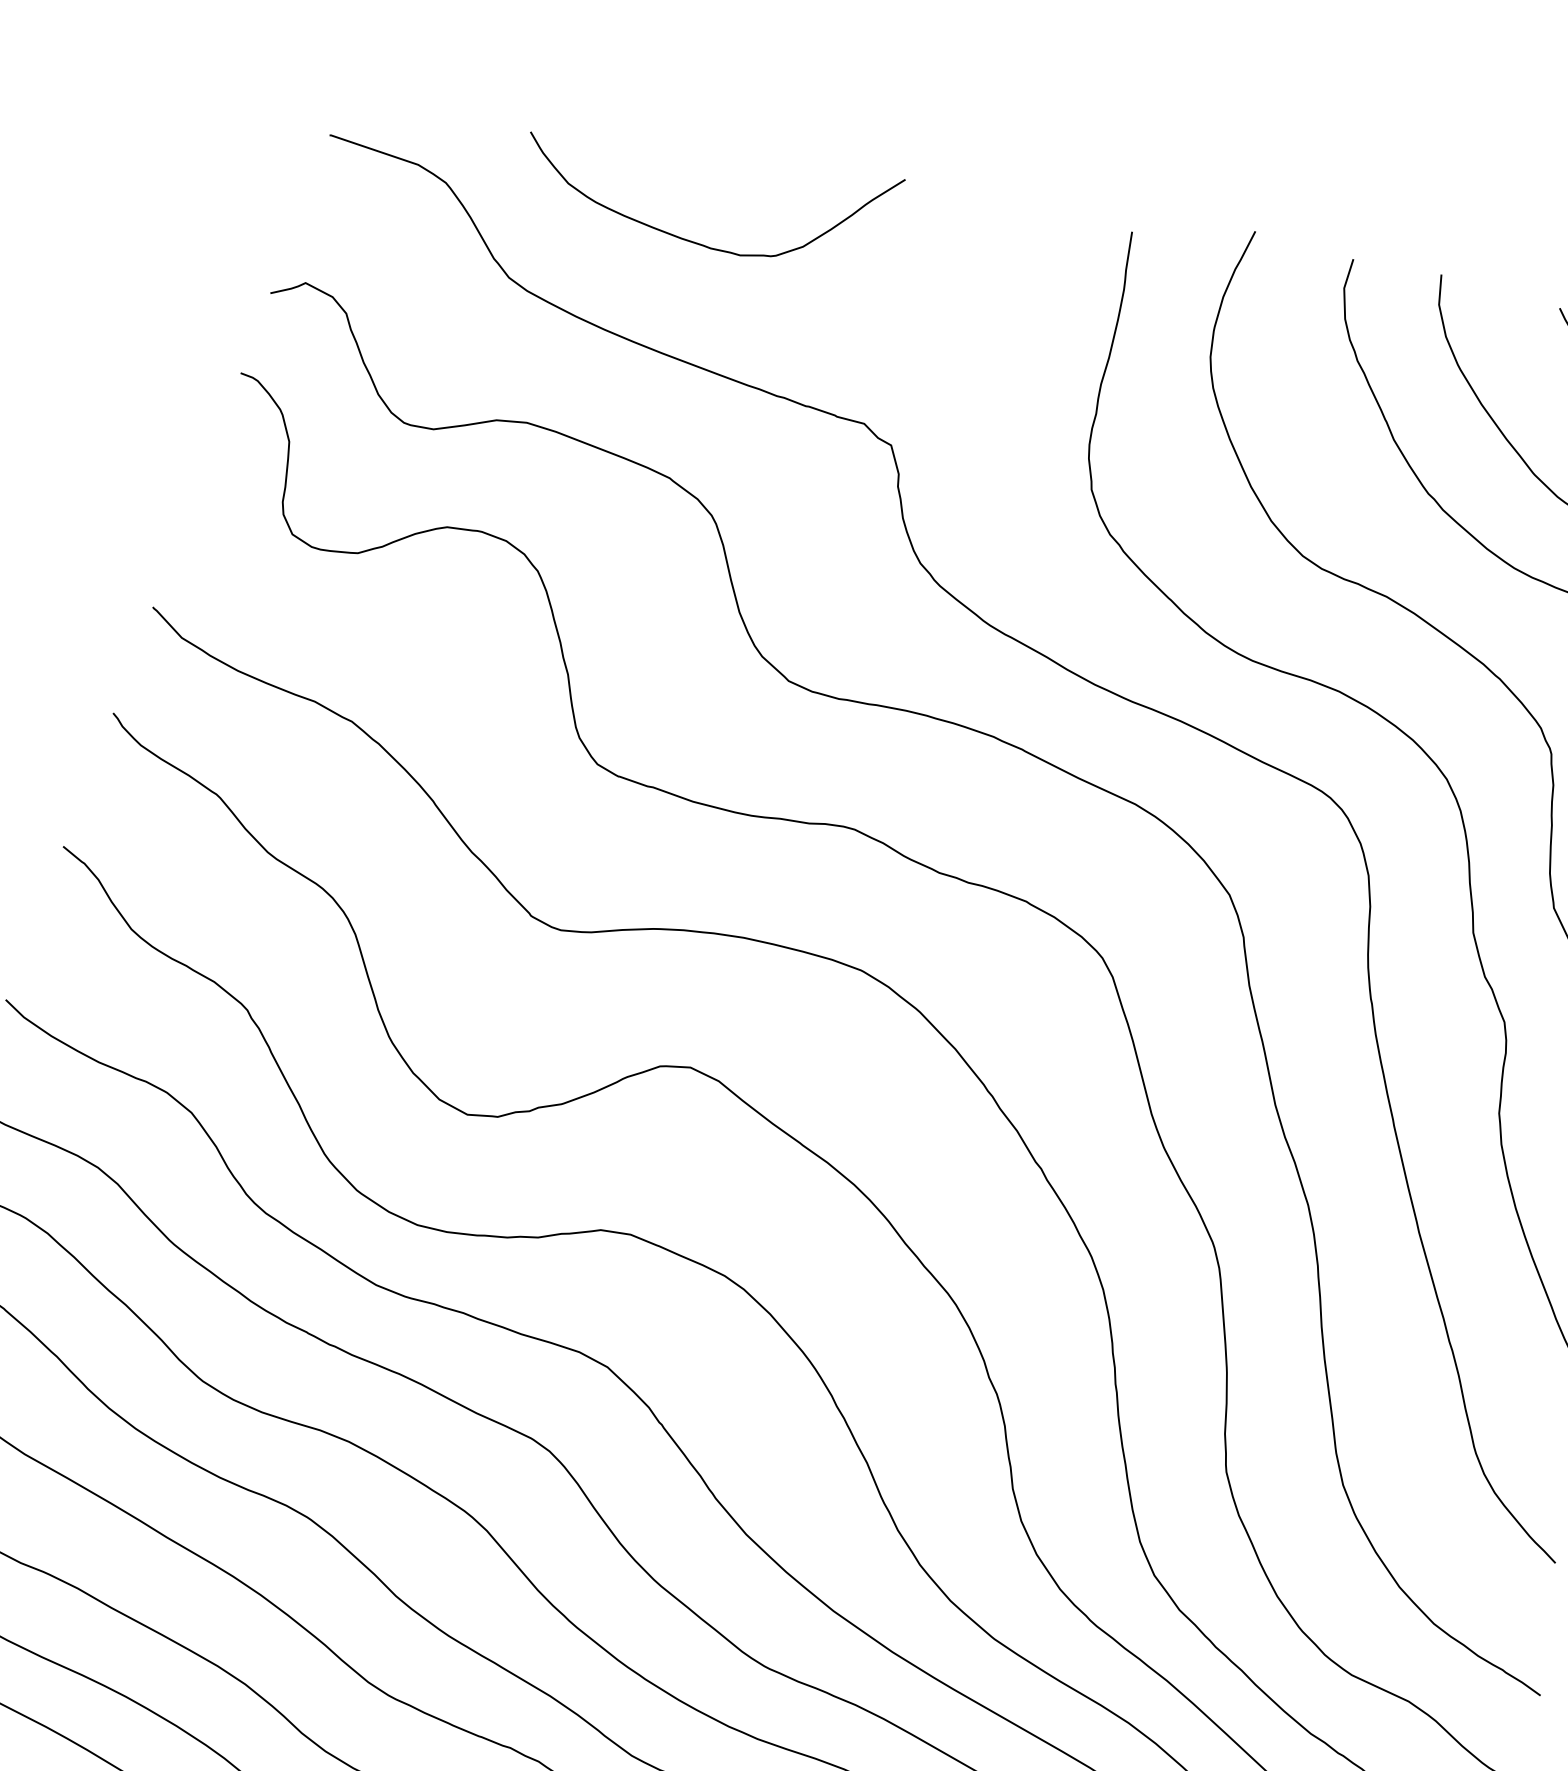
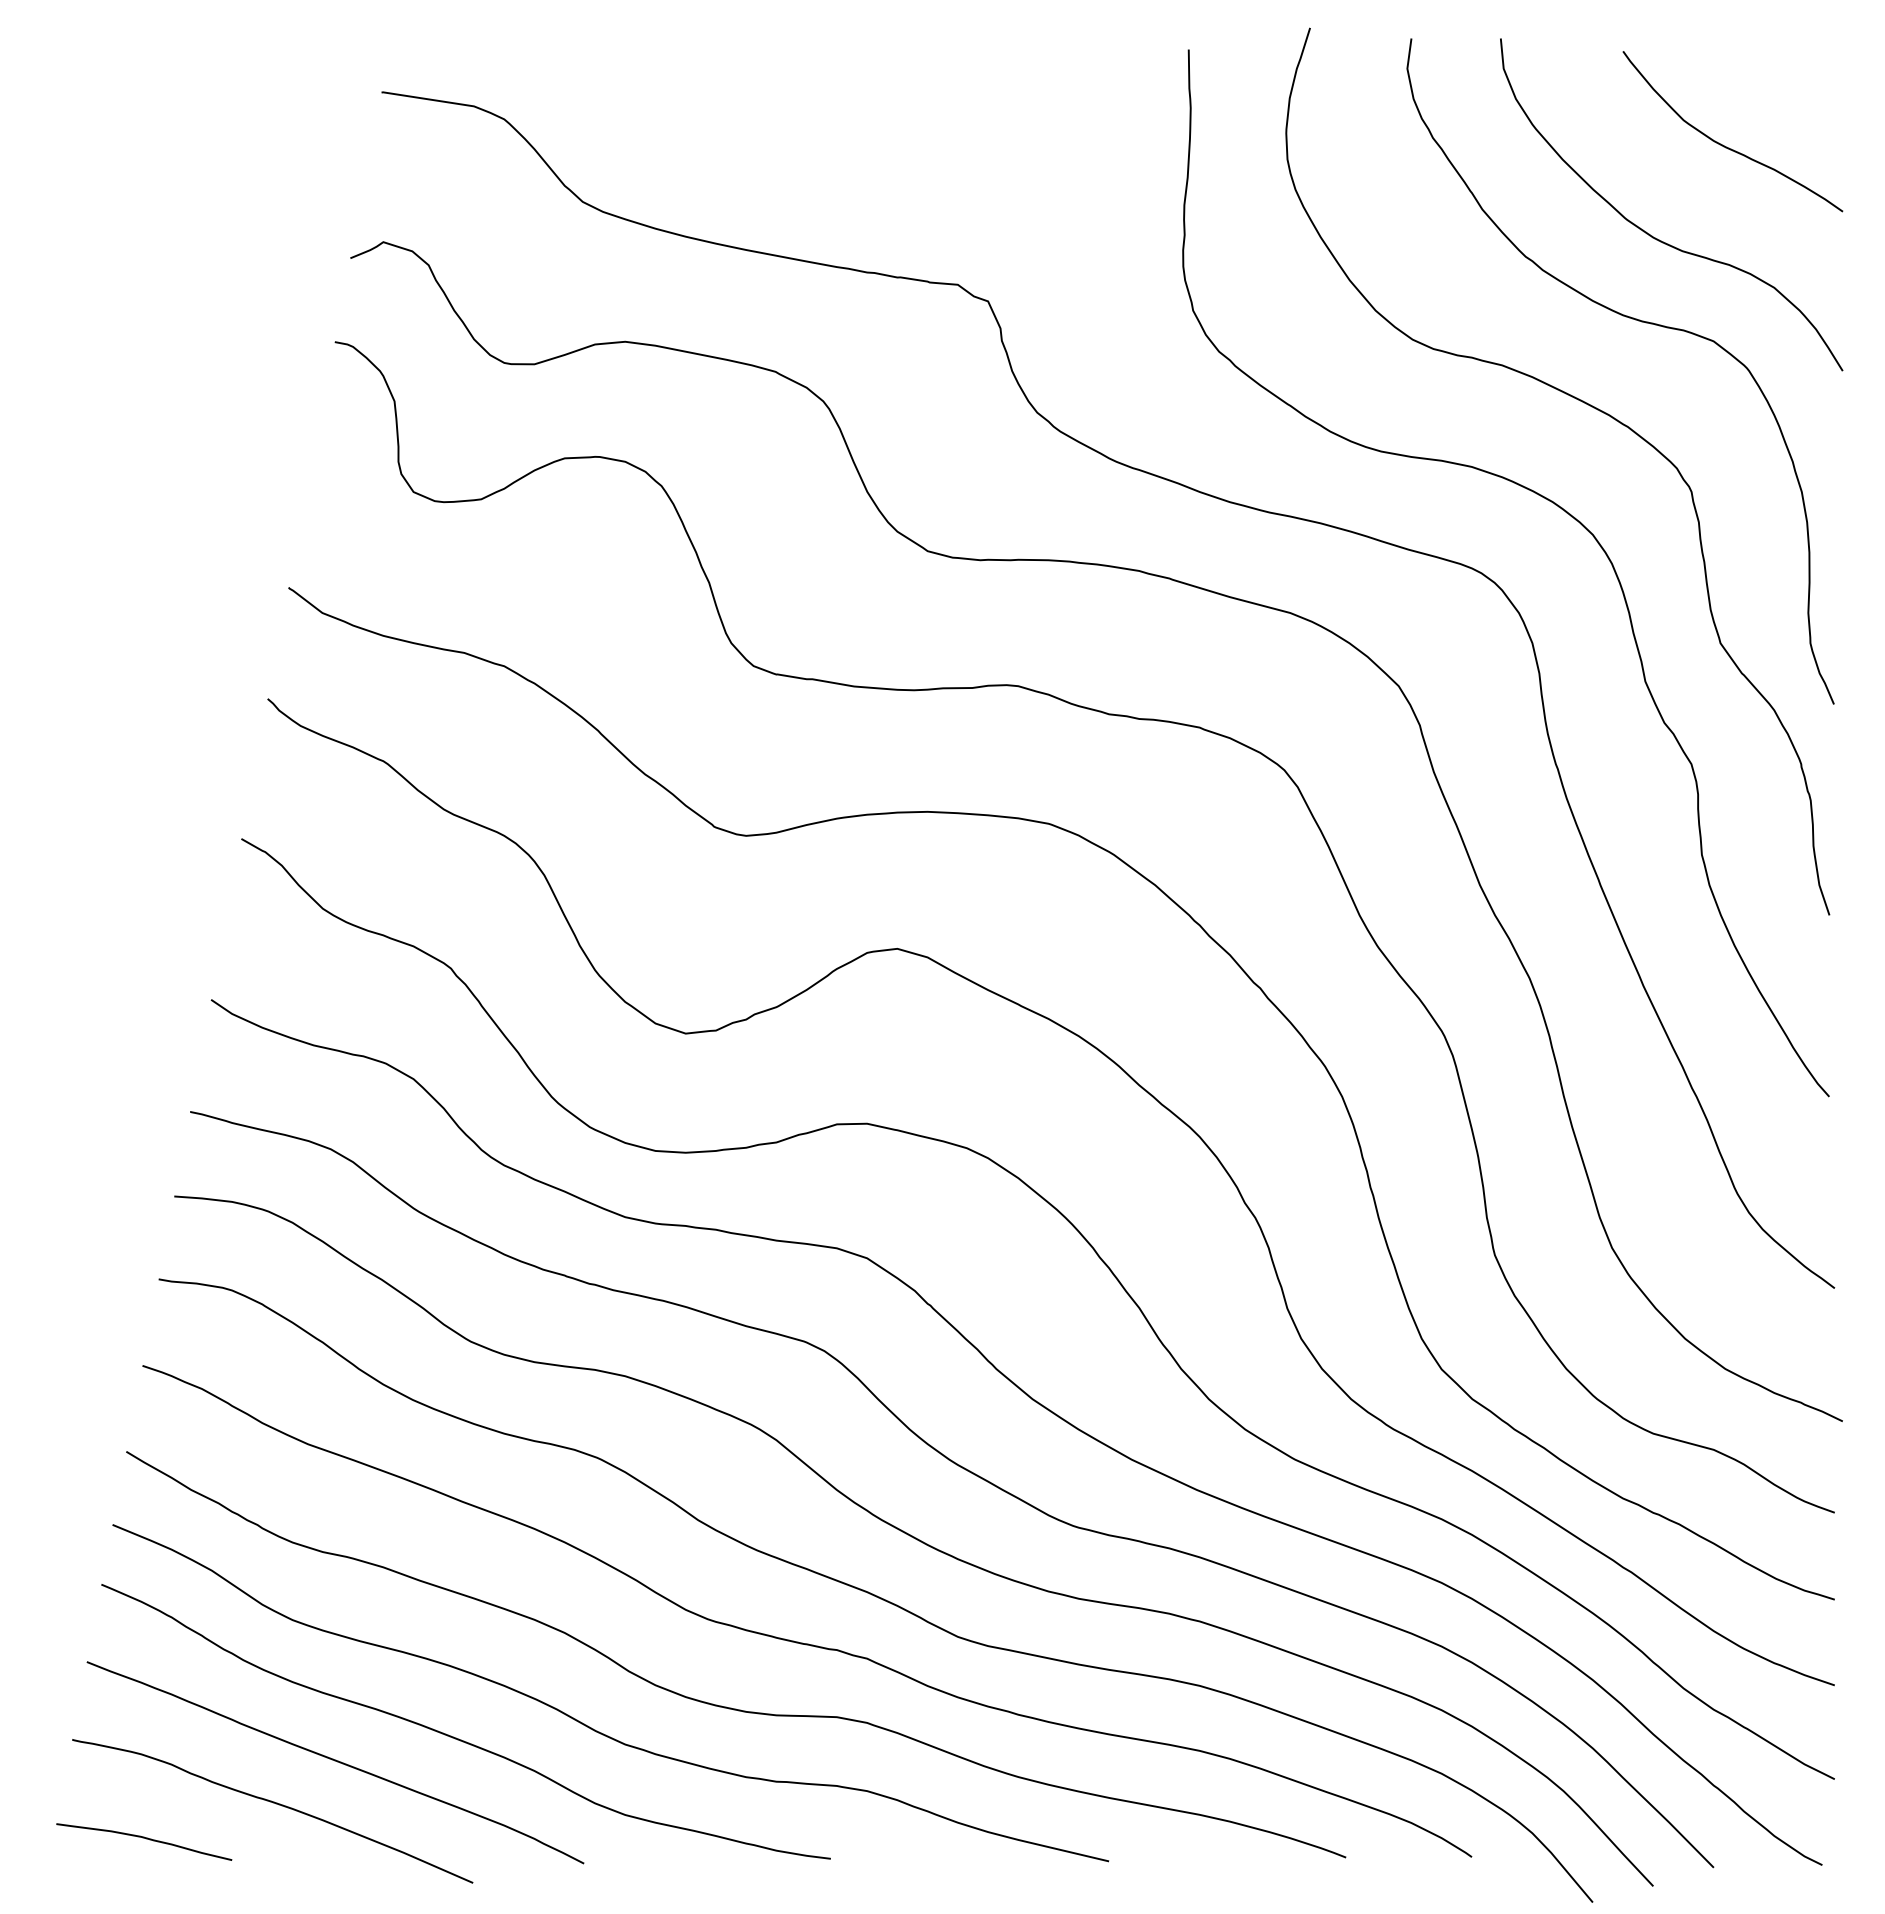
curve: (695, 241) -> (760, 134), removed

